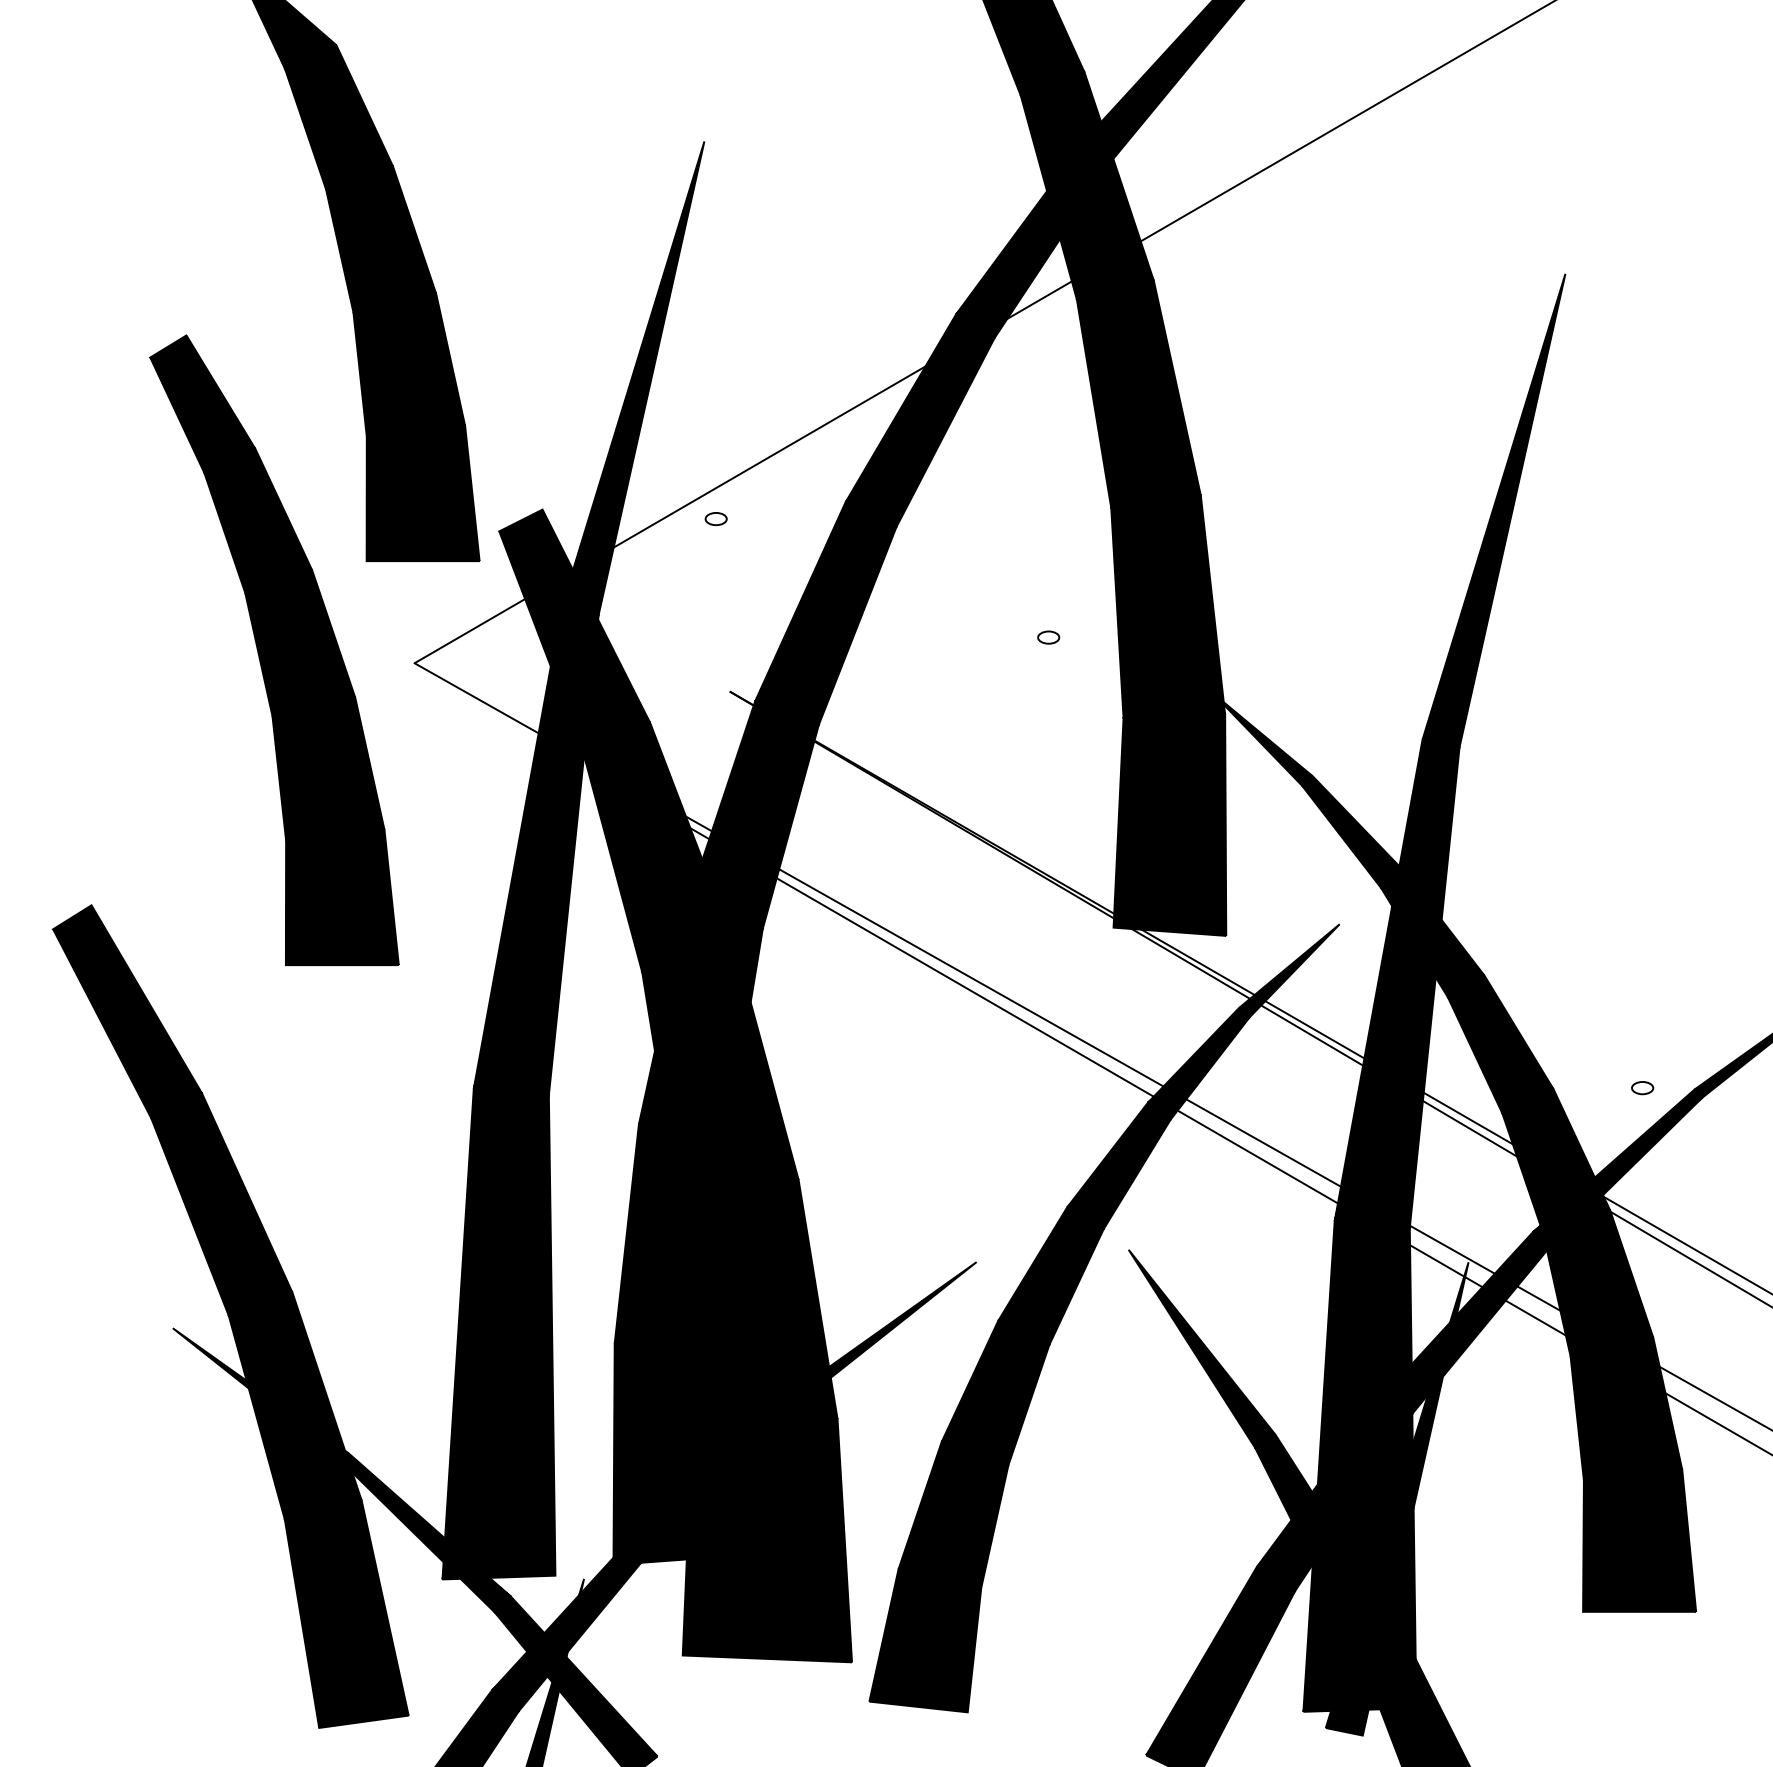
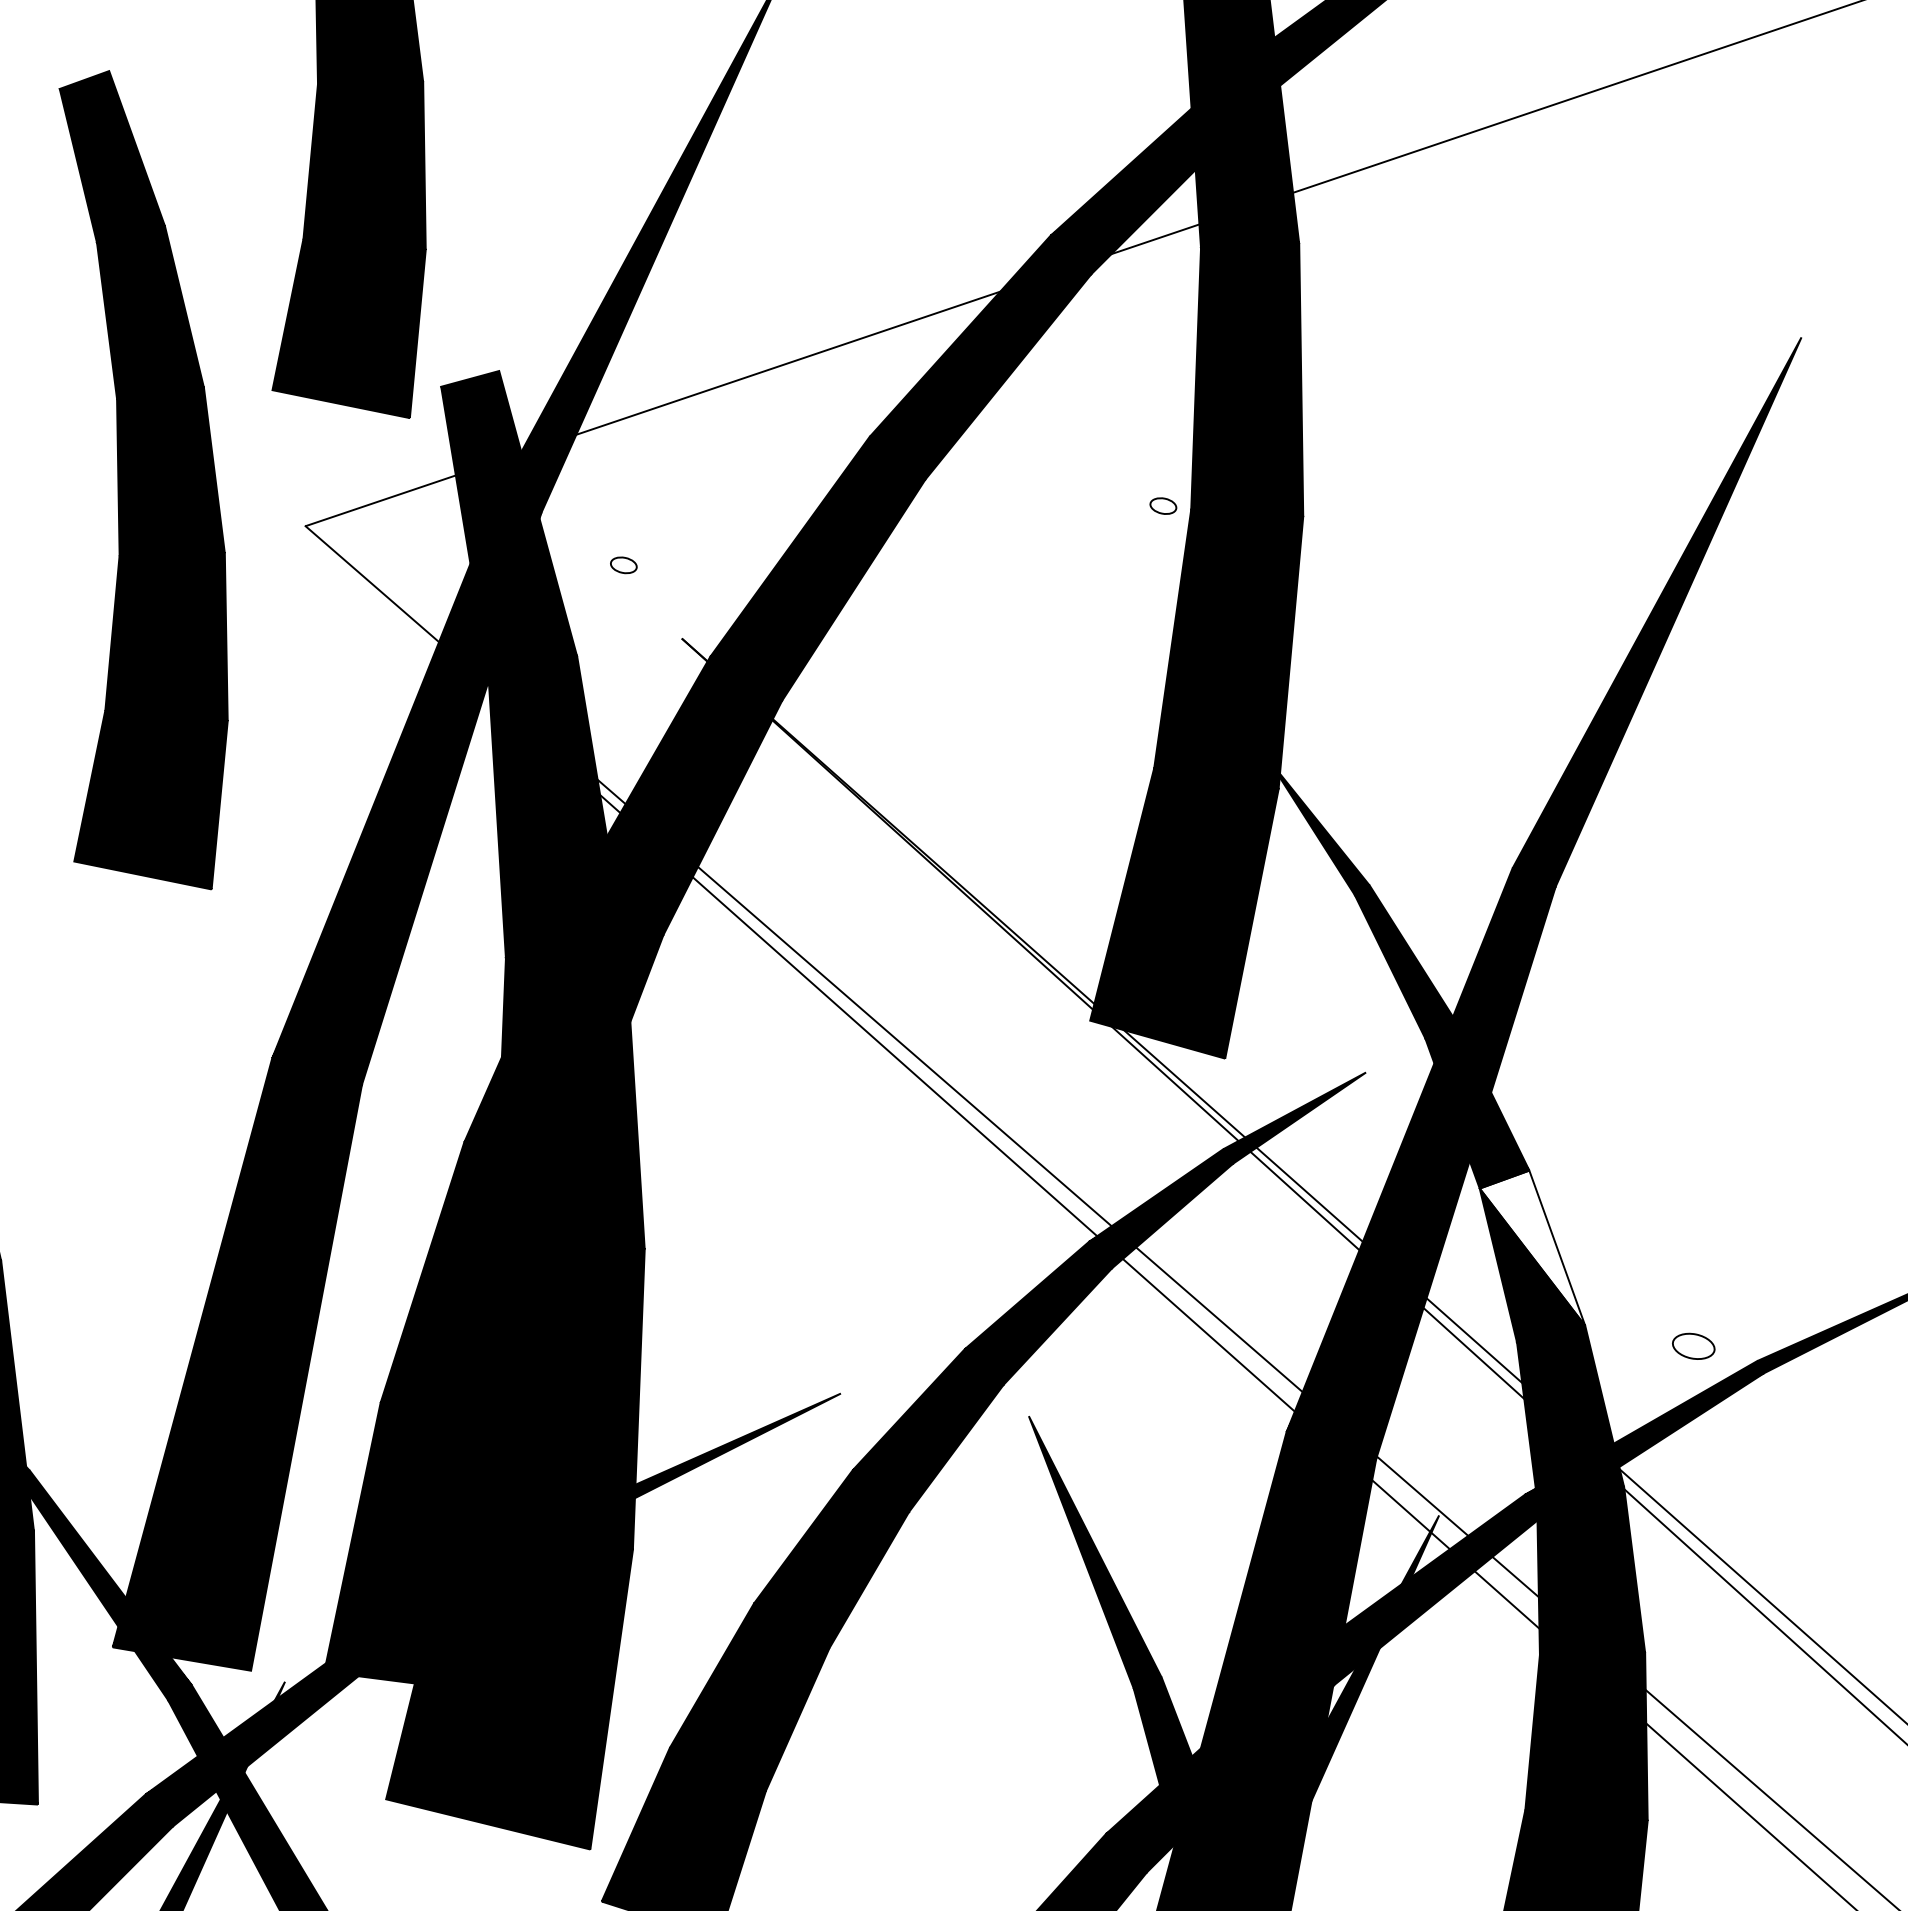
part: (715, 519) -> (622, 565), moved
part: (1048, 637) -> (1163, 505), moved
fill: (1500, 1032) -> (1534, 1243), removed
part: (1642, 1088) -> (1693, 1347), size x1.6

